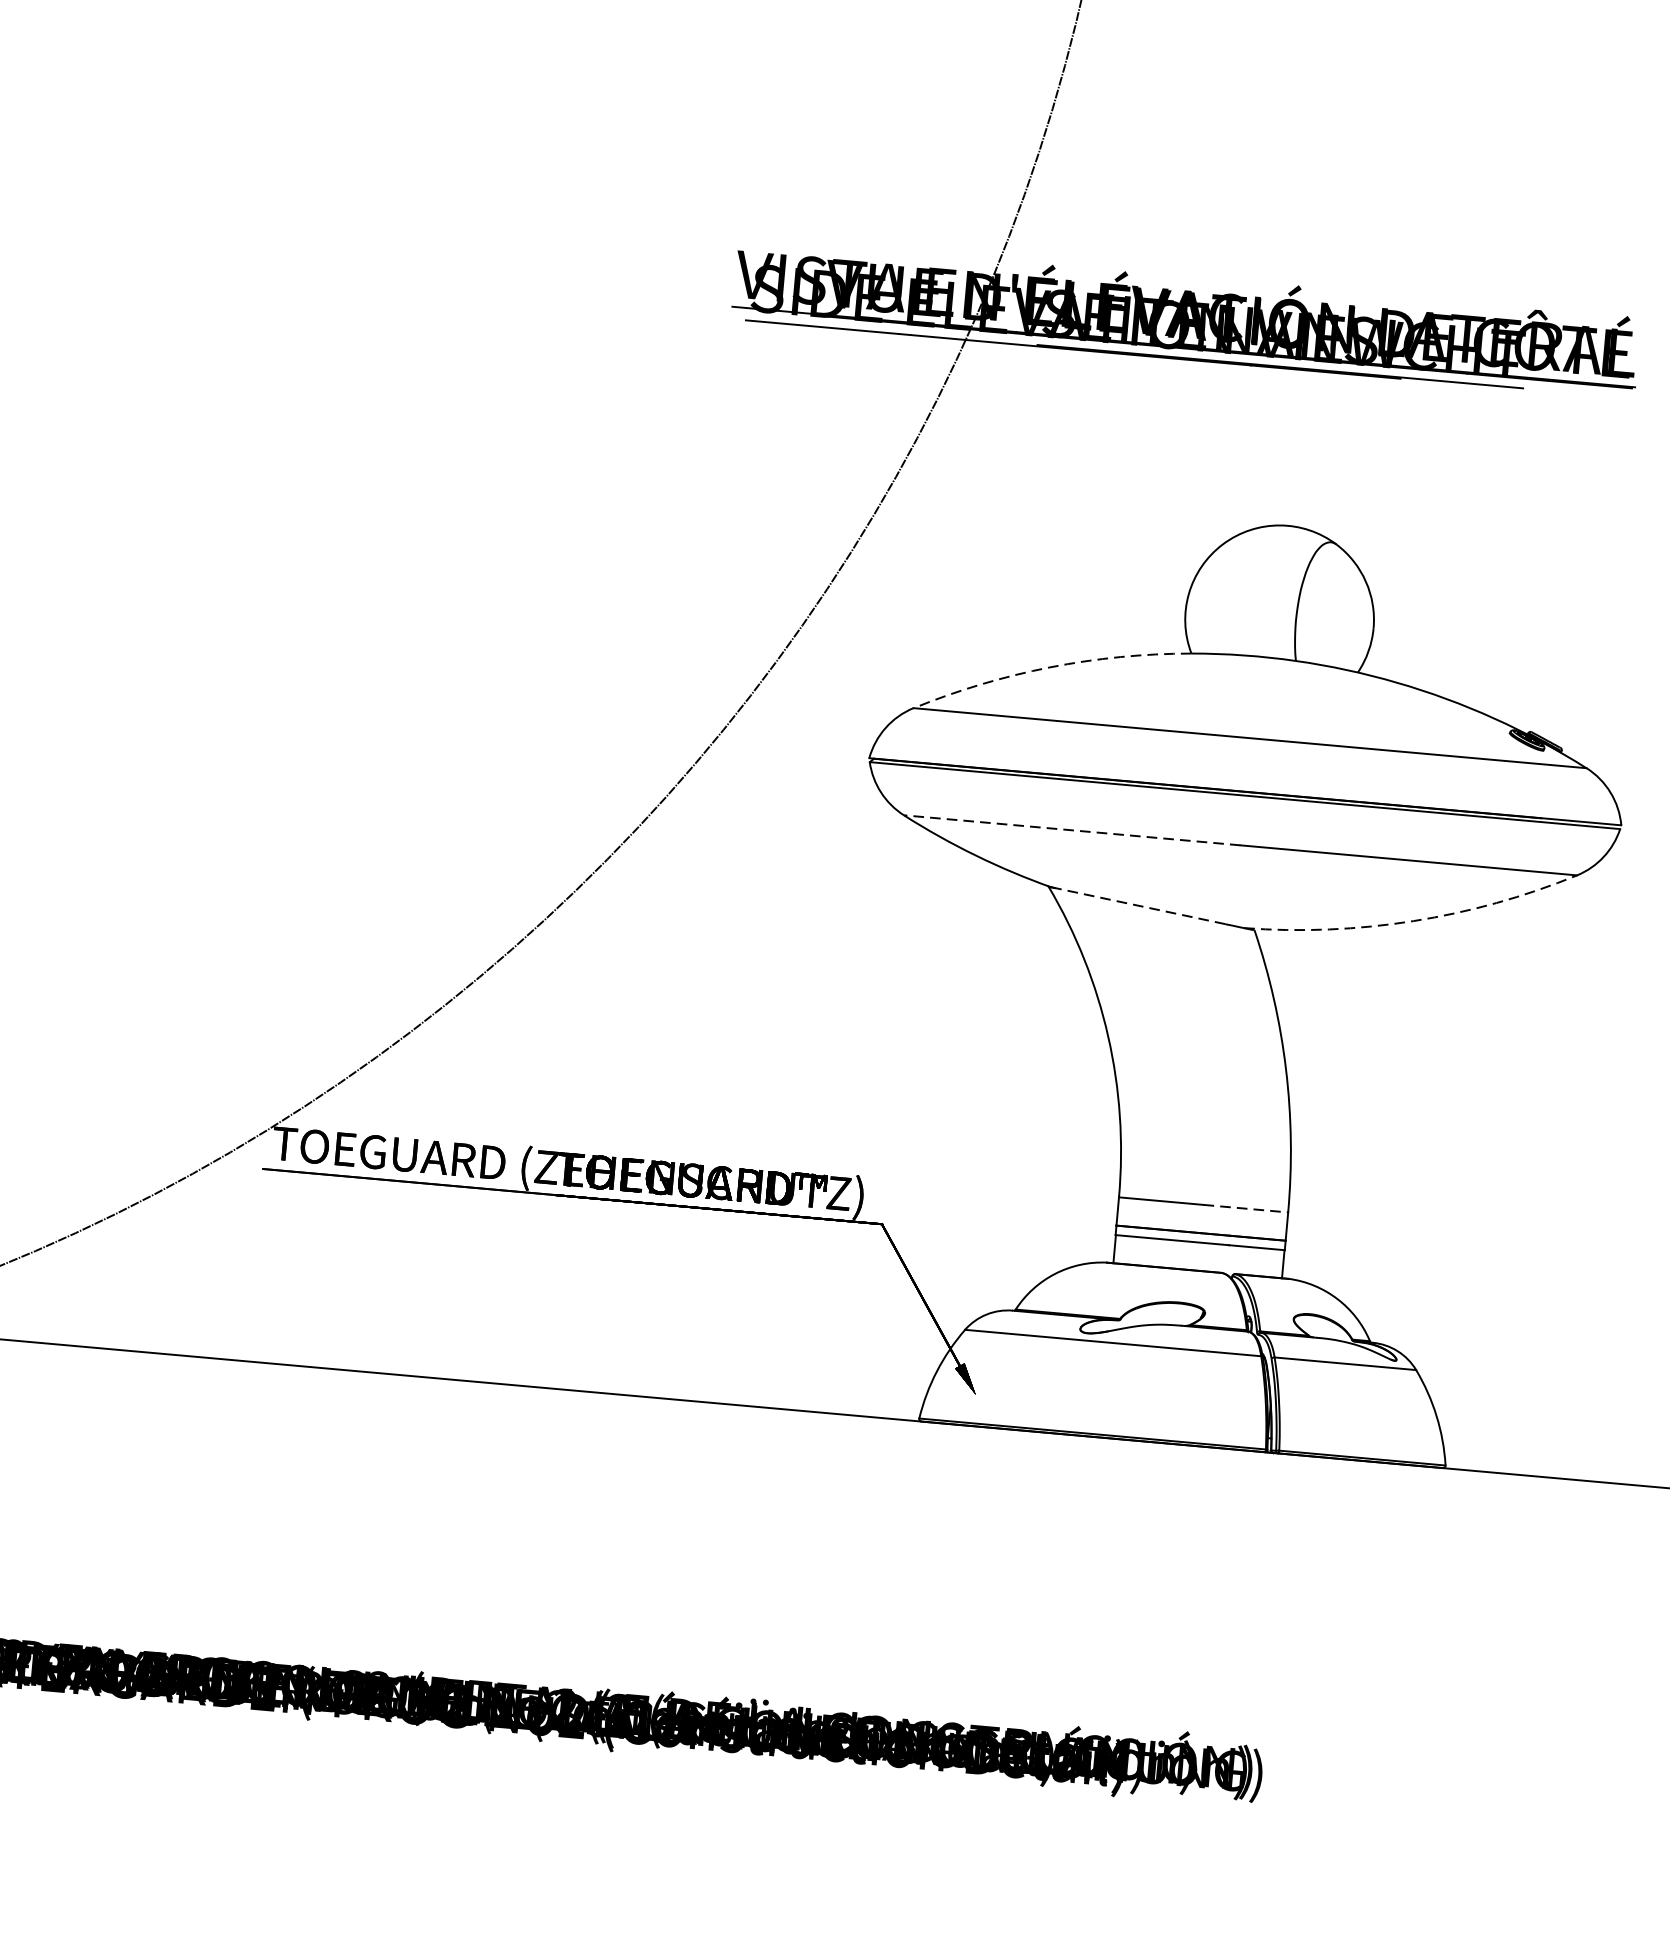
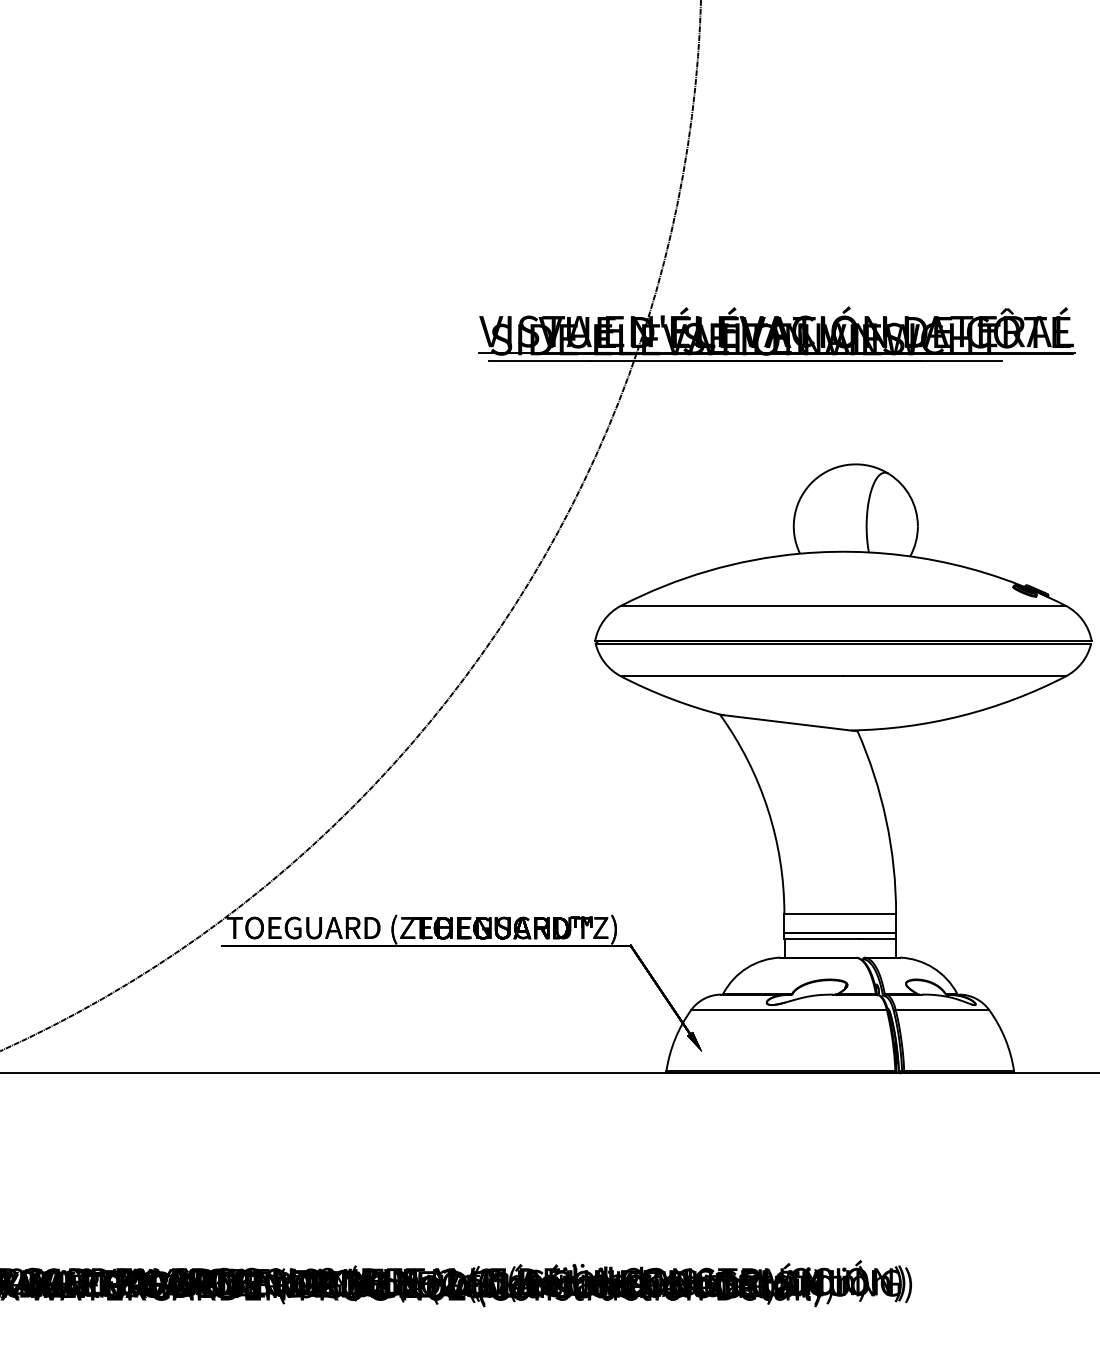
arc: (1050, 668) -> (708, 571), dashed -> solid
line: (1071, 830) -> (731, 676), dashed -> solid
line: (1139, 906) -> (780, 722), dashed -> solid
arc: (1414, 920) -> (961, 715), dashed -> solid
line: (1246, 1209) -> (868, 914), dashed -> solid

